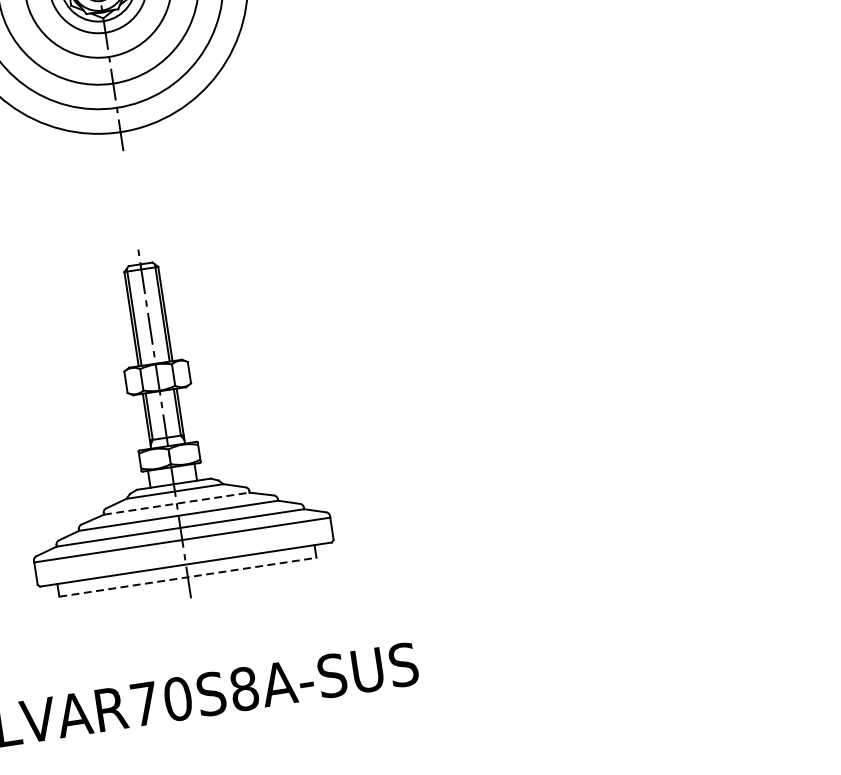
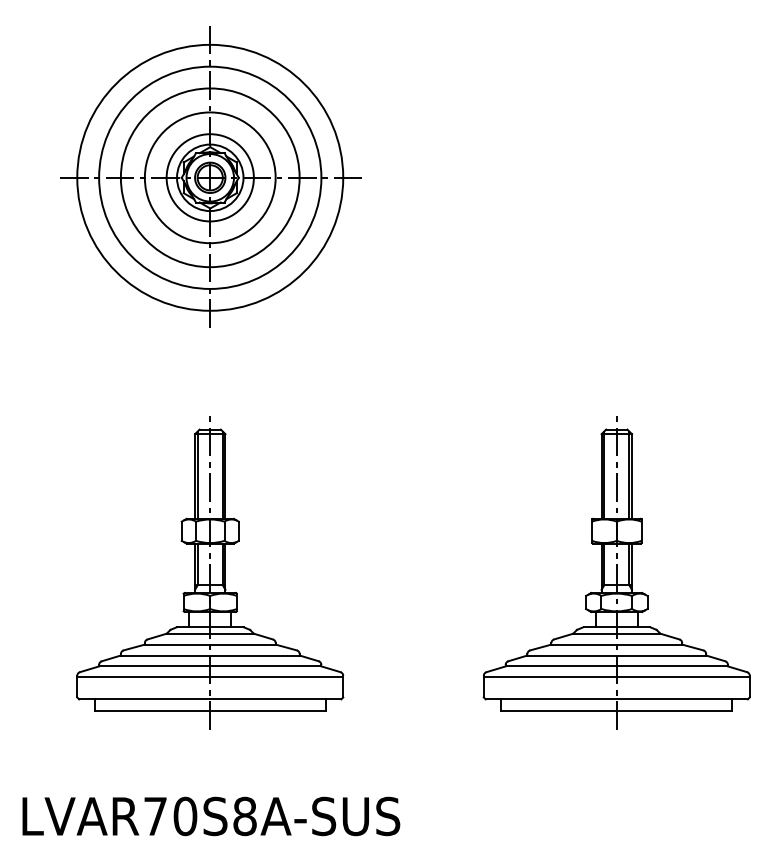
part: (616, 355) -> (616, 572), added
line: (177, 503) -> (210, 644), dashed -> solid
line: (188, 576) -> (210, 710), dashed -> solid

